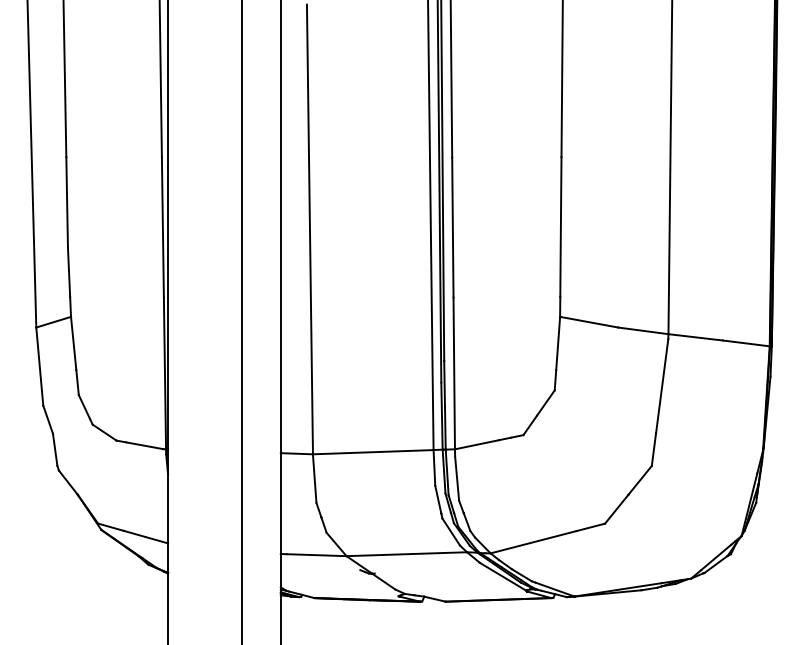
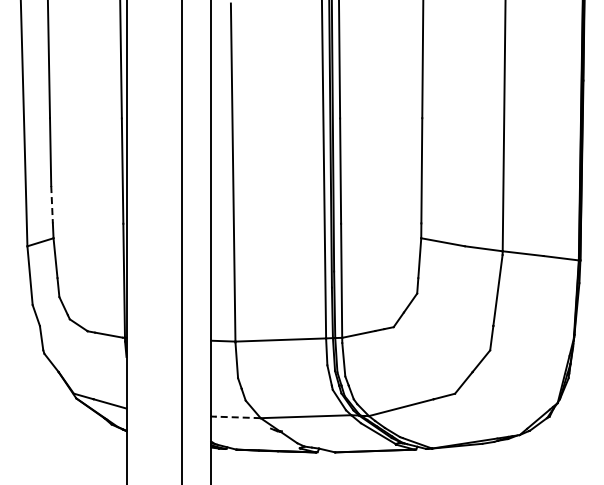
line: (69, 271) -> (52, 204), solid -> dashed
line: (317, 555) -> (238, 417), solid -> dashed

